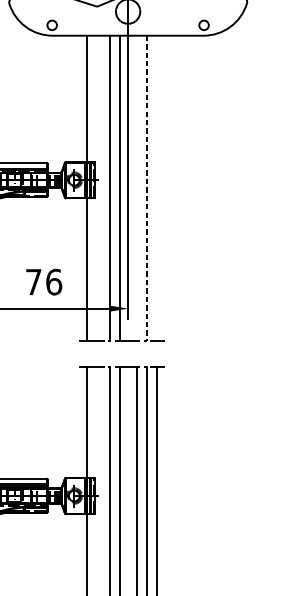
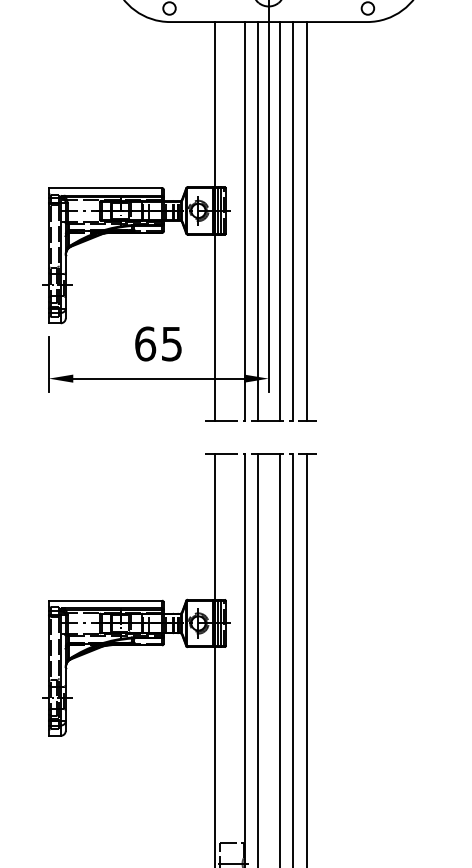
line: (136, 188) -> (279, 221), added
line: (147, 188) -> (293, 221), dashed -> solid
line: (157, 188) -> (307, 221), added
text: (43, 281) -> (158, 343), 76 -> 65

